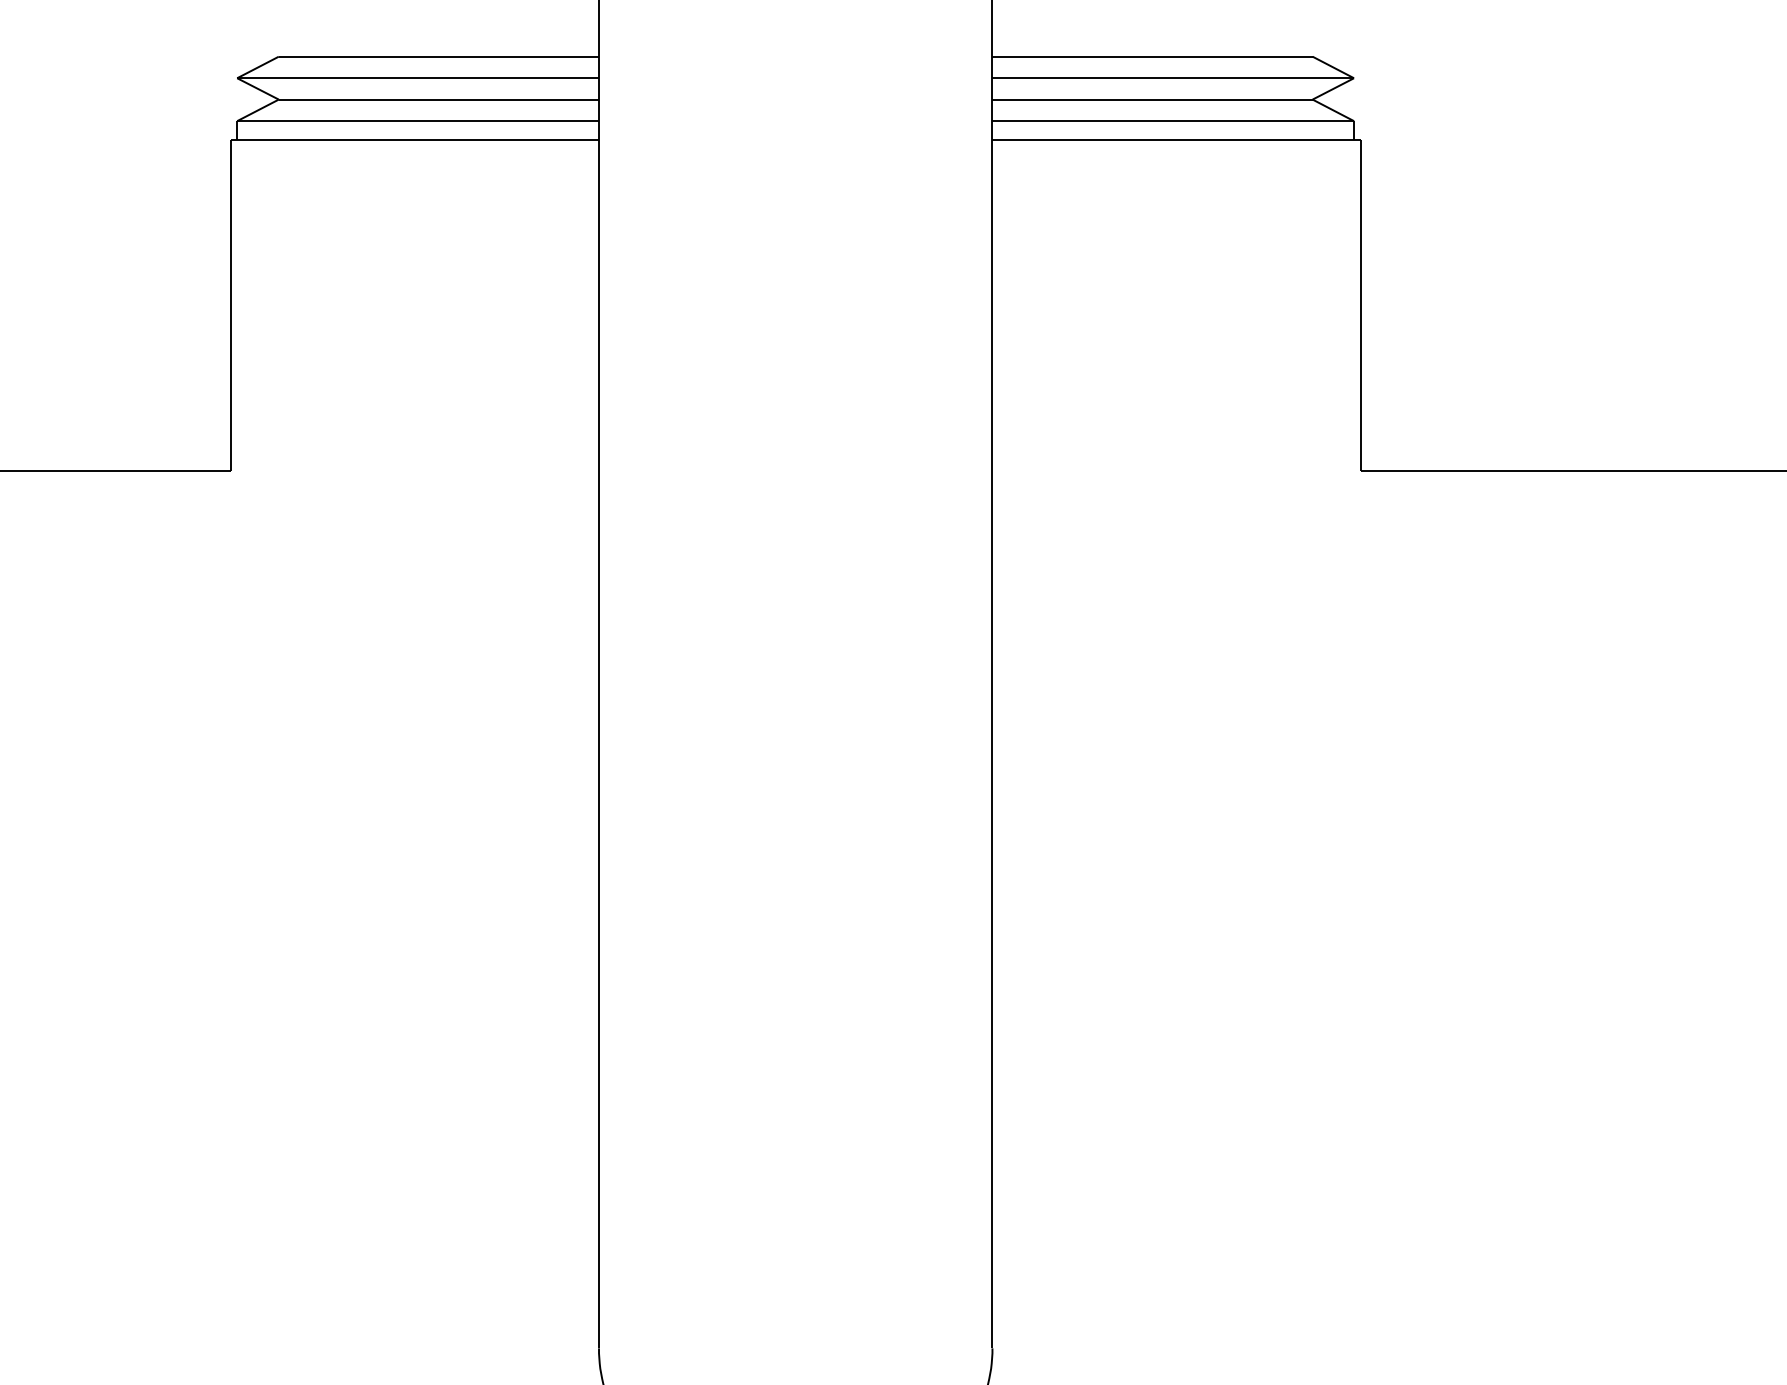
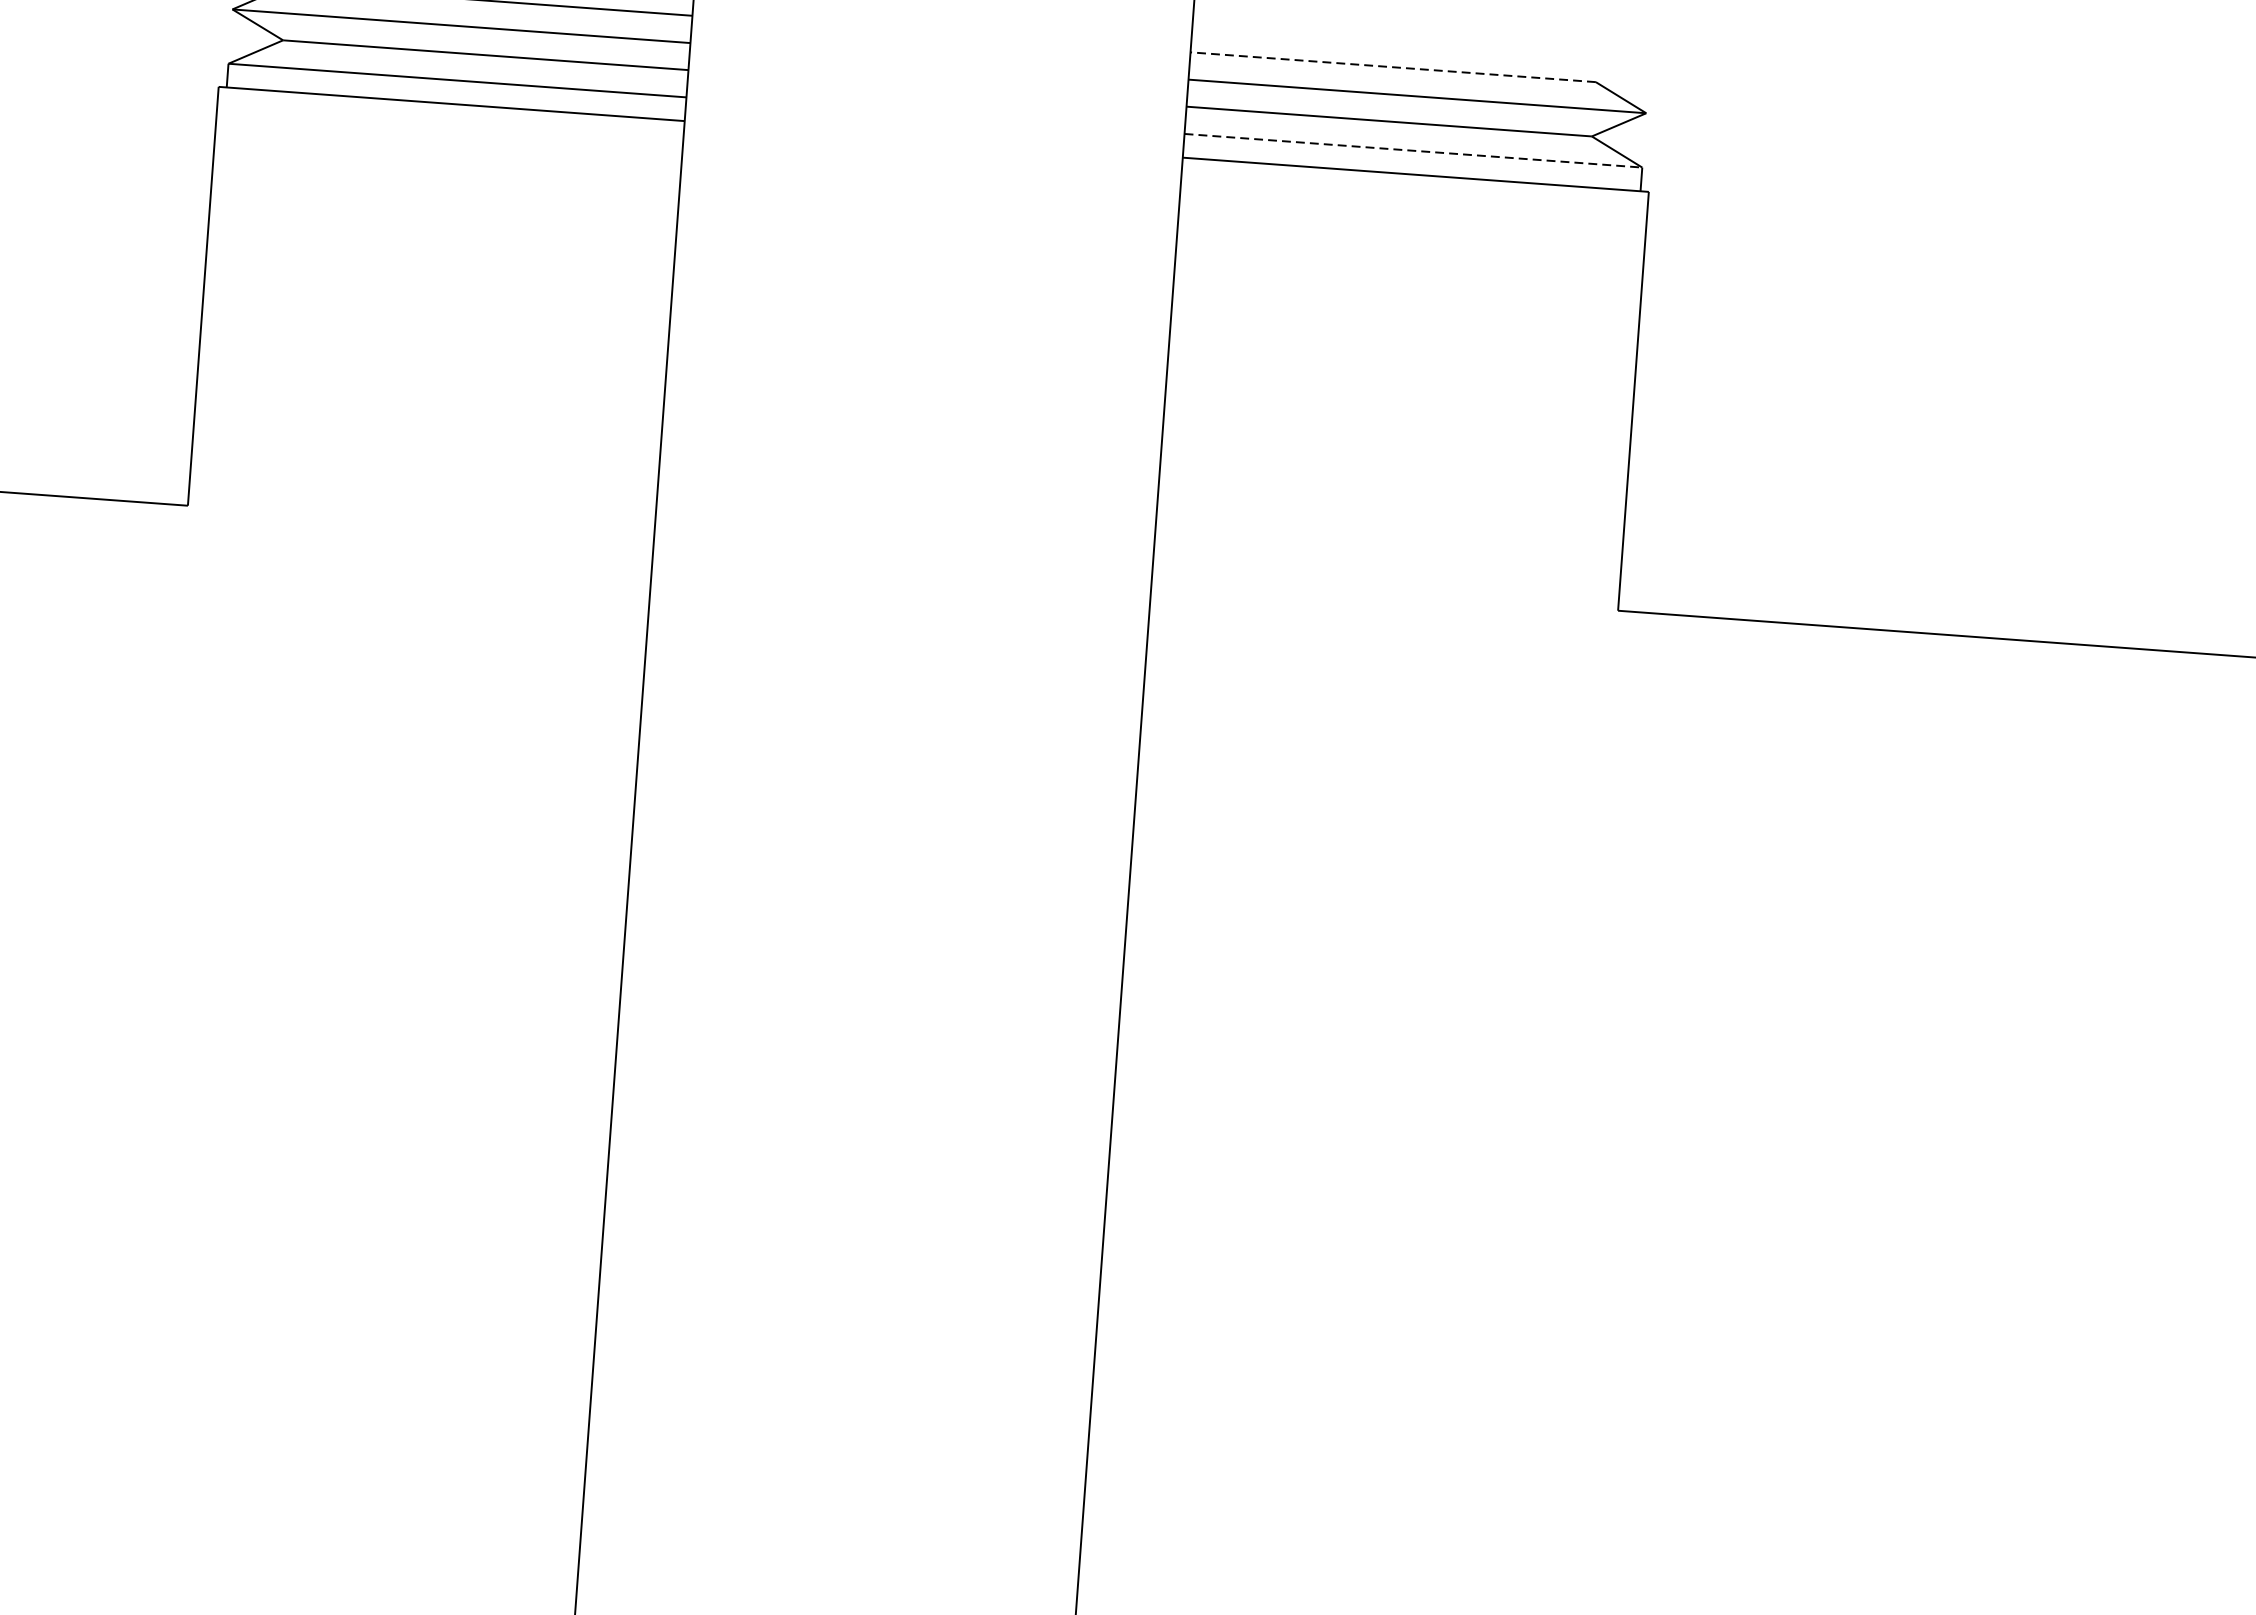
line: (1152, 56) -> (1393, 66), solid -> dashed
line: (1173, 121) -> (1413, 151), solid -> dashed

